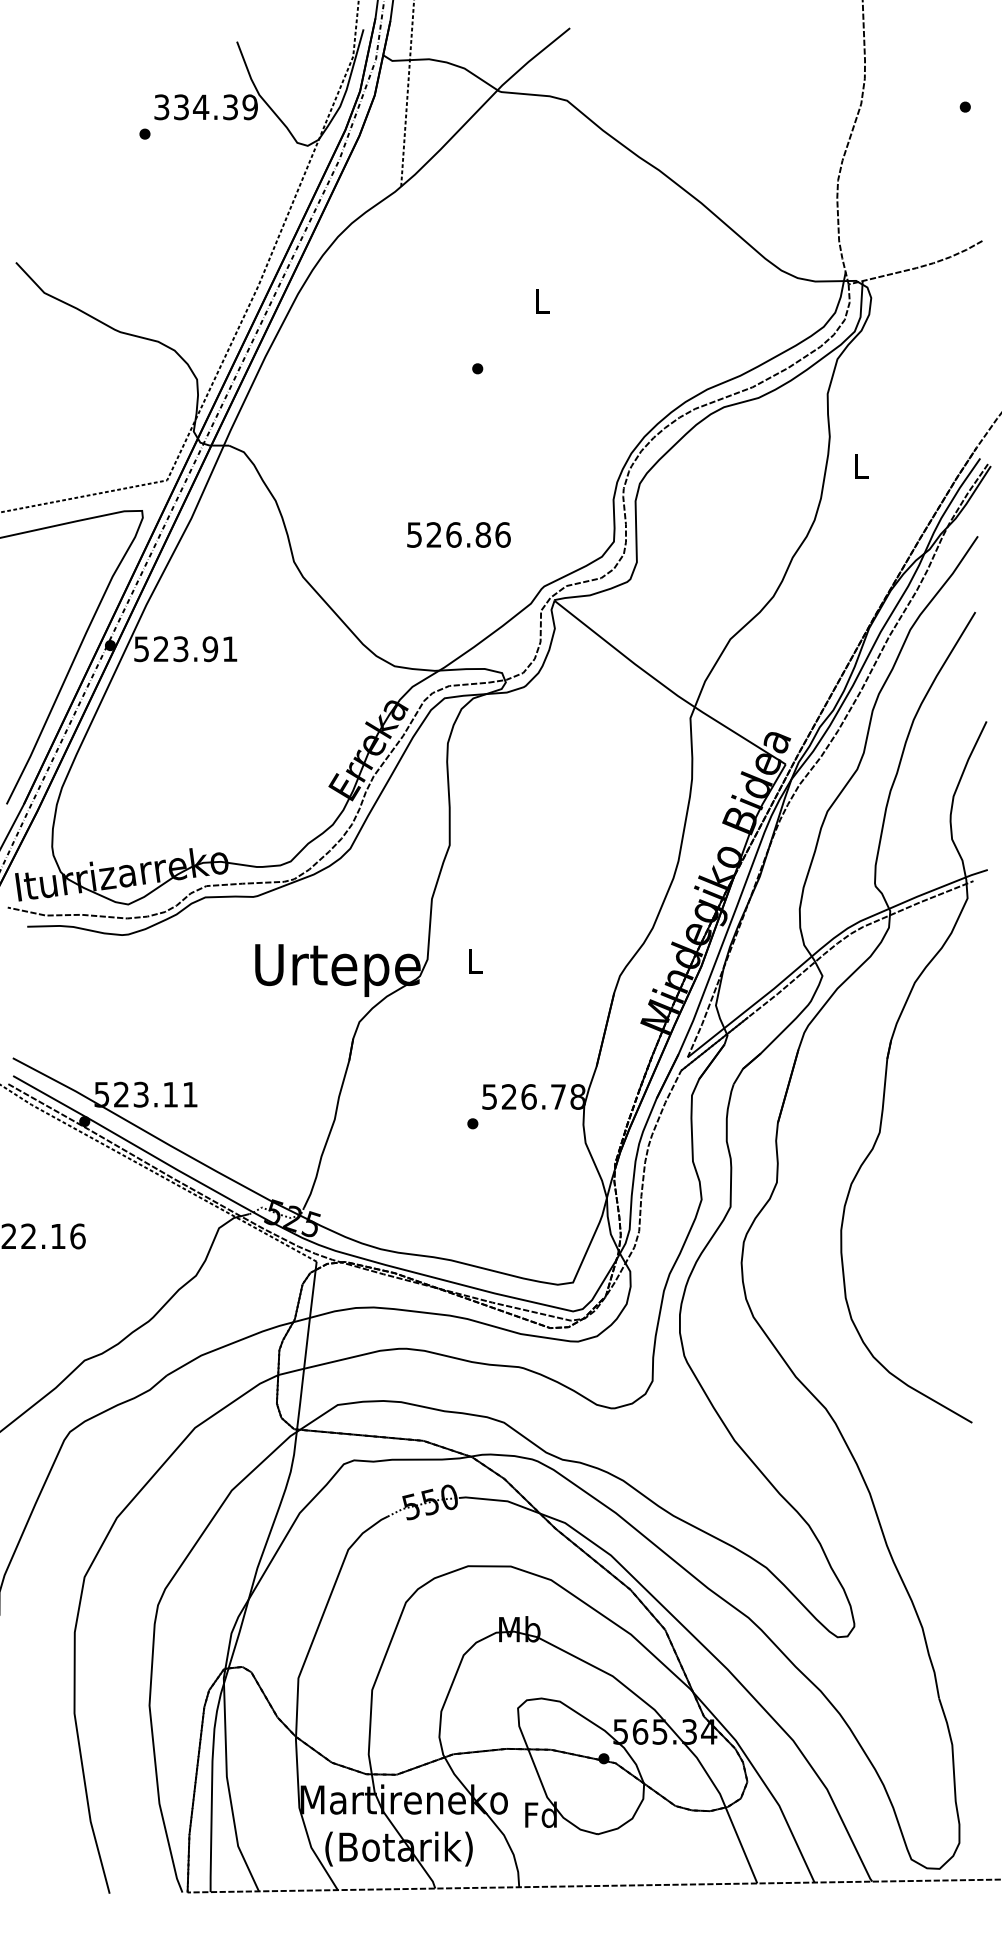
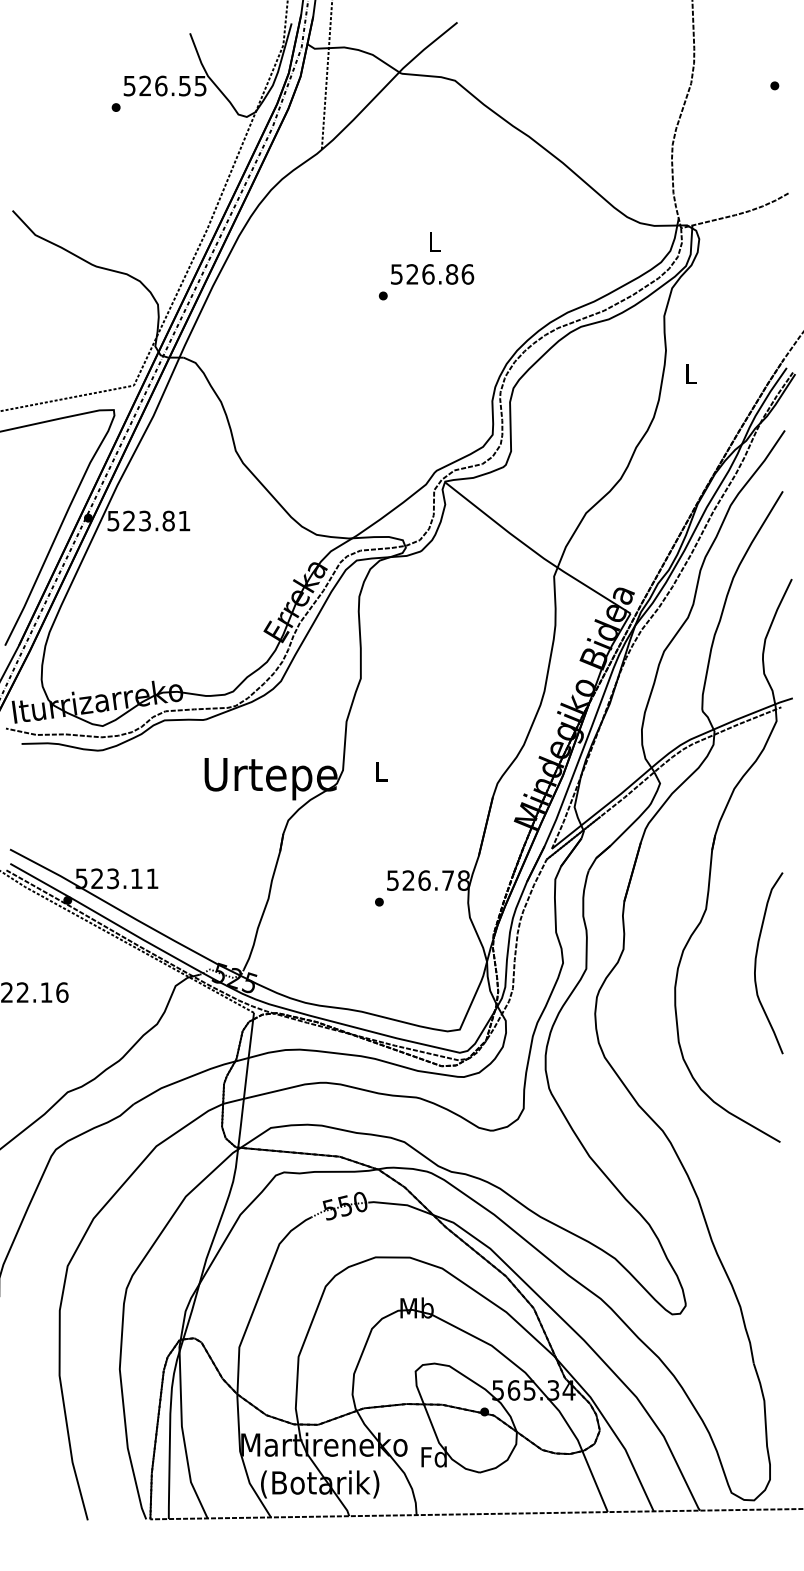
text: (206, 107) -> (165, 86), 334.39 -> 526.55
text: (458, 534) -> (432, 274), moved
text: (210, 649) -> (168, 521), 523.91 -> 523.81
curve: (942, 1199) -> (756, 962), added

